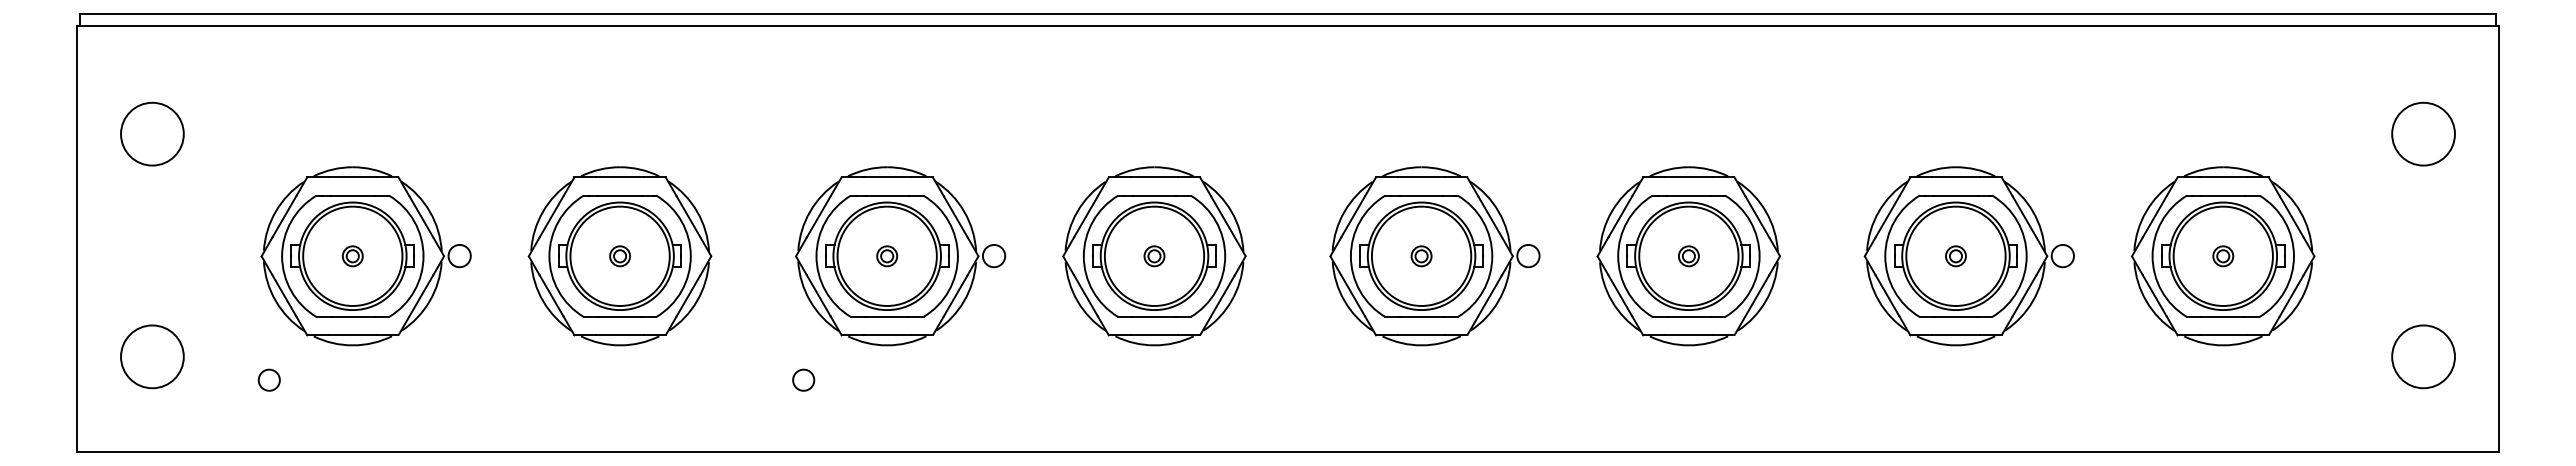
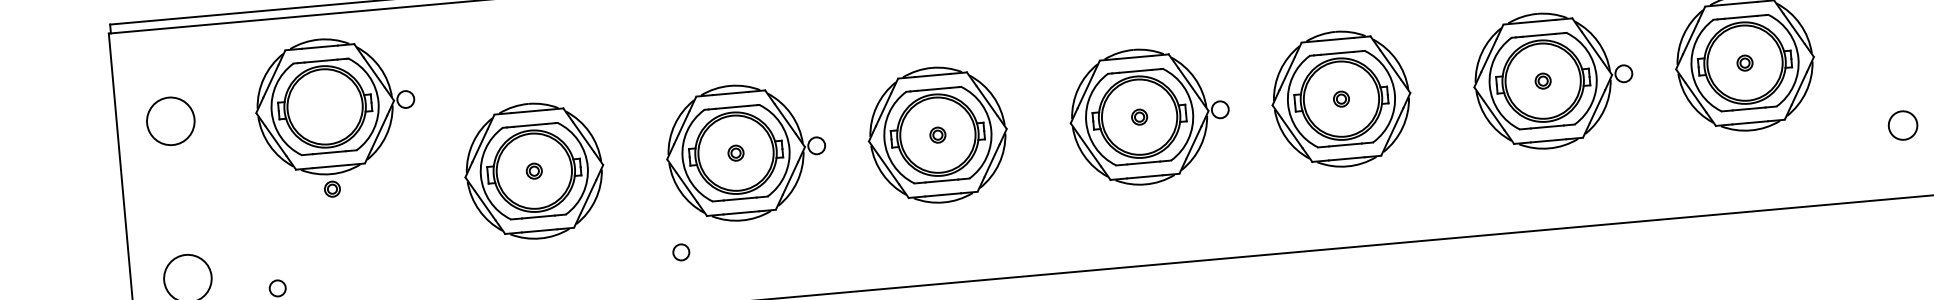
circle: (152, 133) -> (170, 120), moved
part: (365, 256) -> (334, 106), moved
circle: (2423, 356) -> (1903, 125), size x0.6

